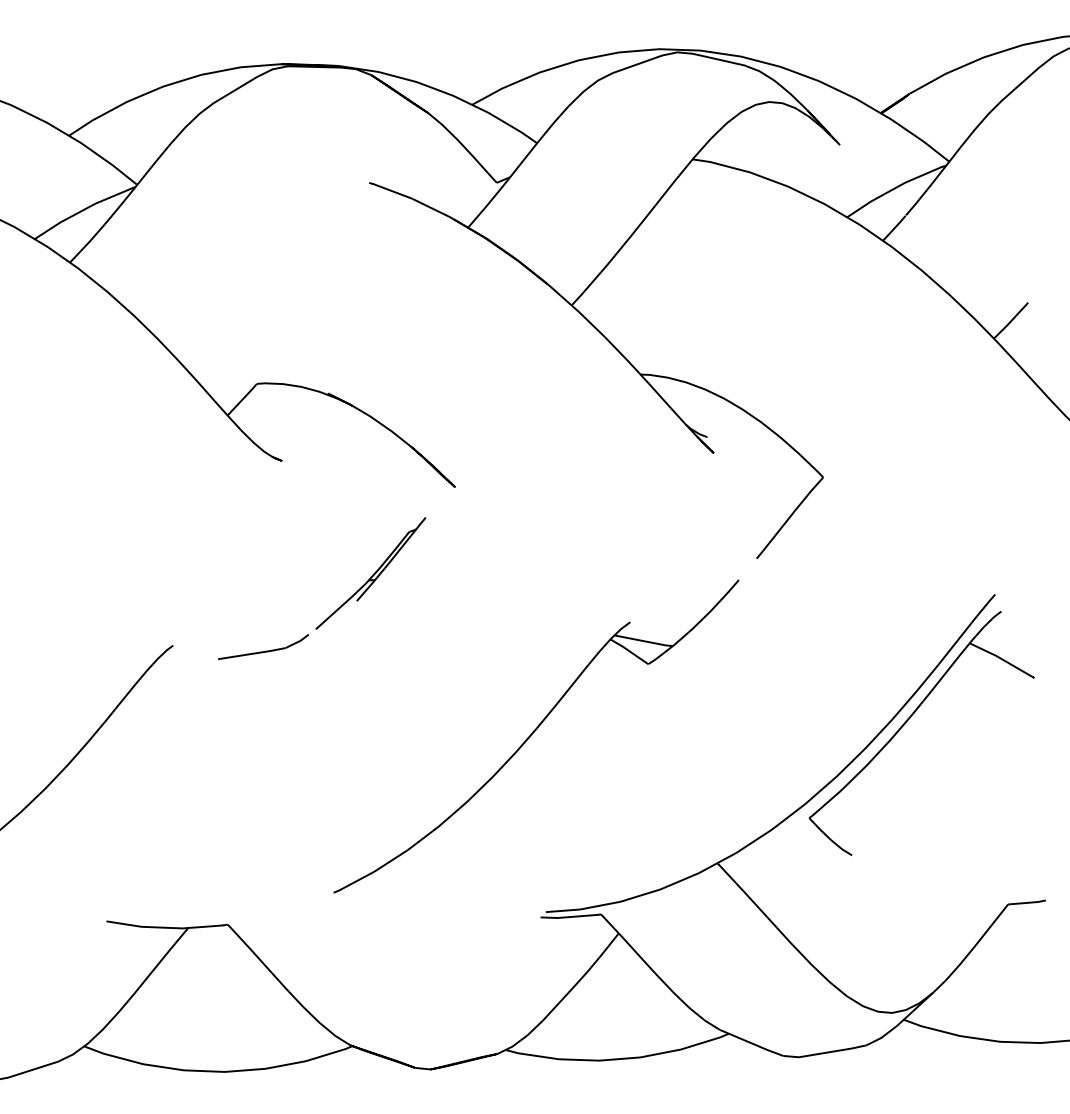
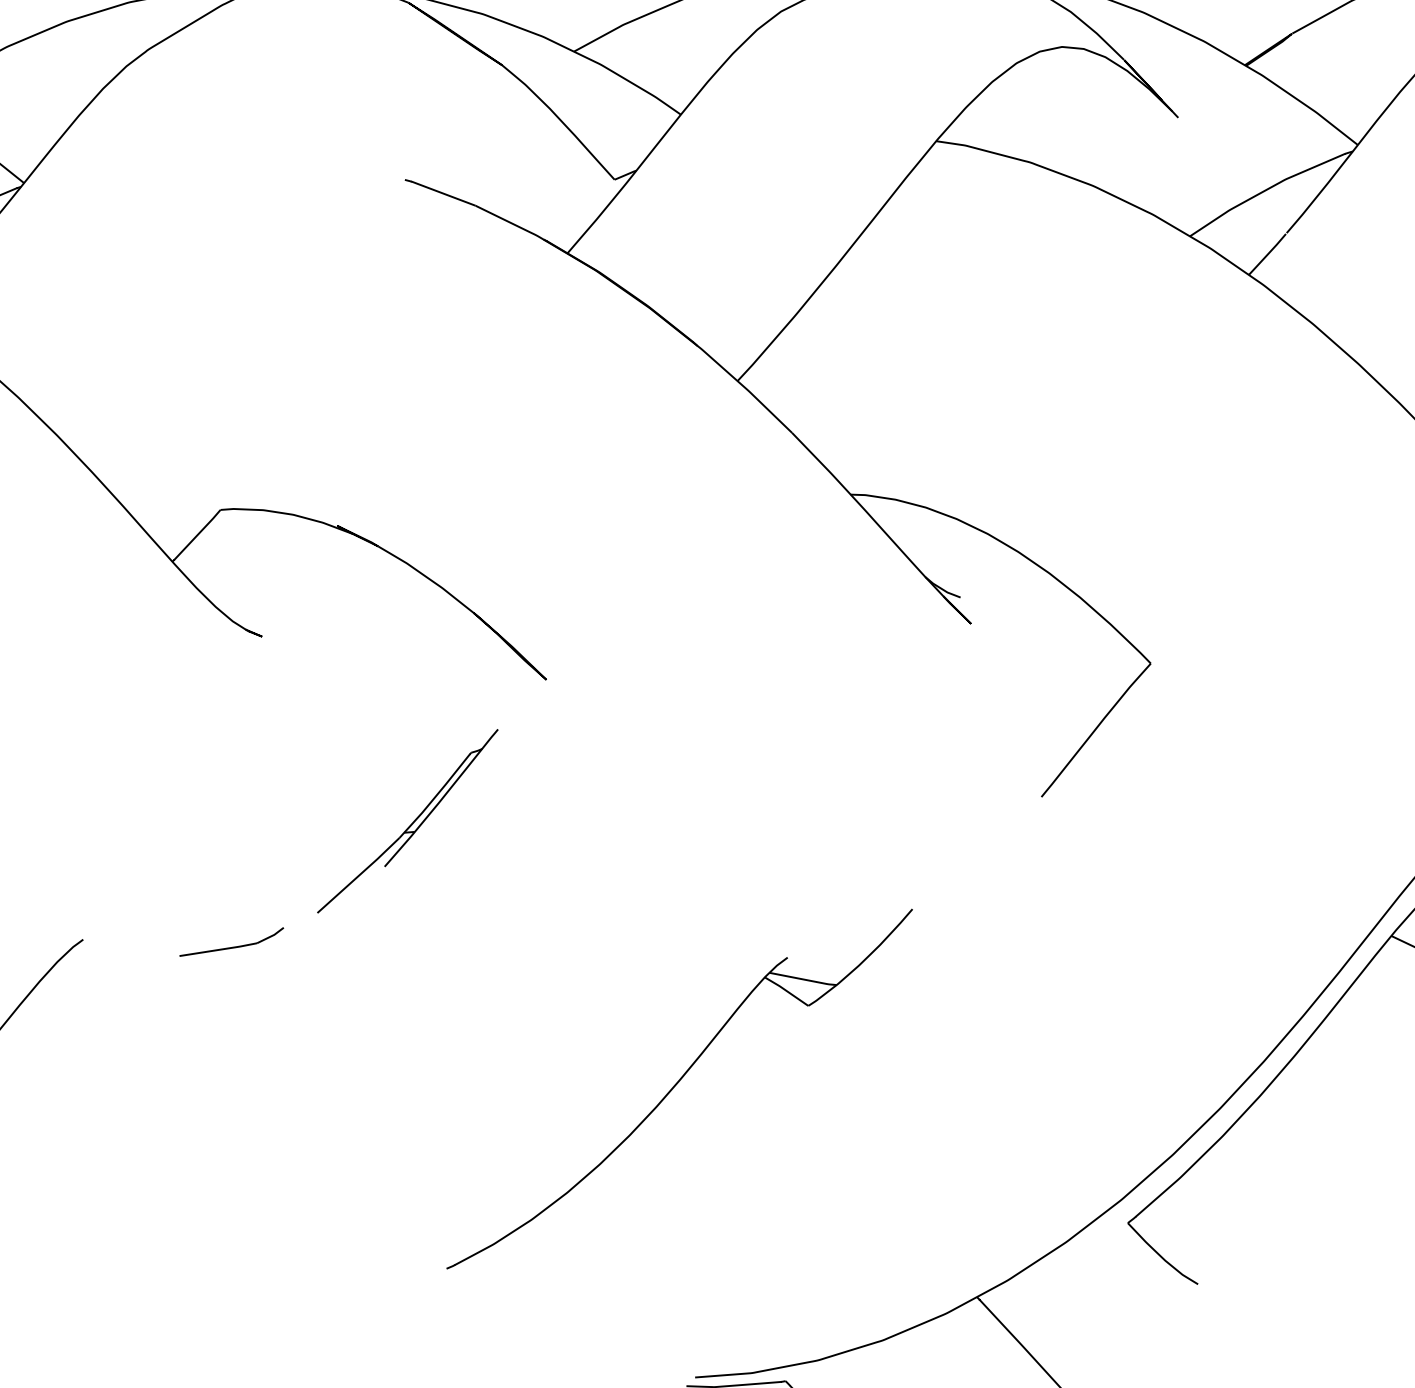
part: (263, 646) -> (231, 941), size x0.7
part: (536, 736) -> (679, 1089), size x0.7

